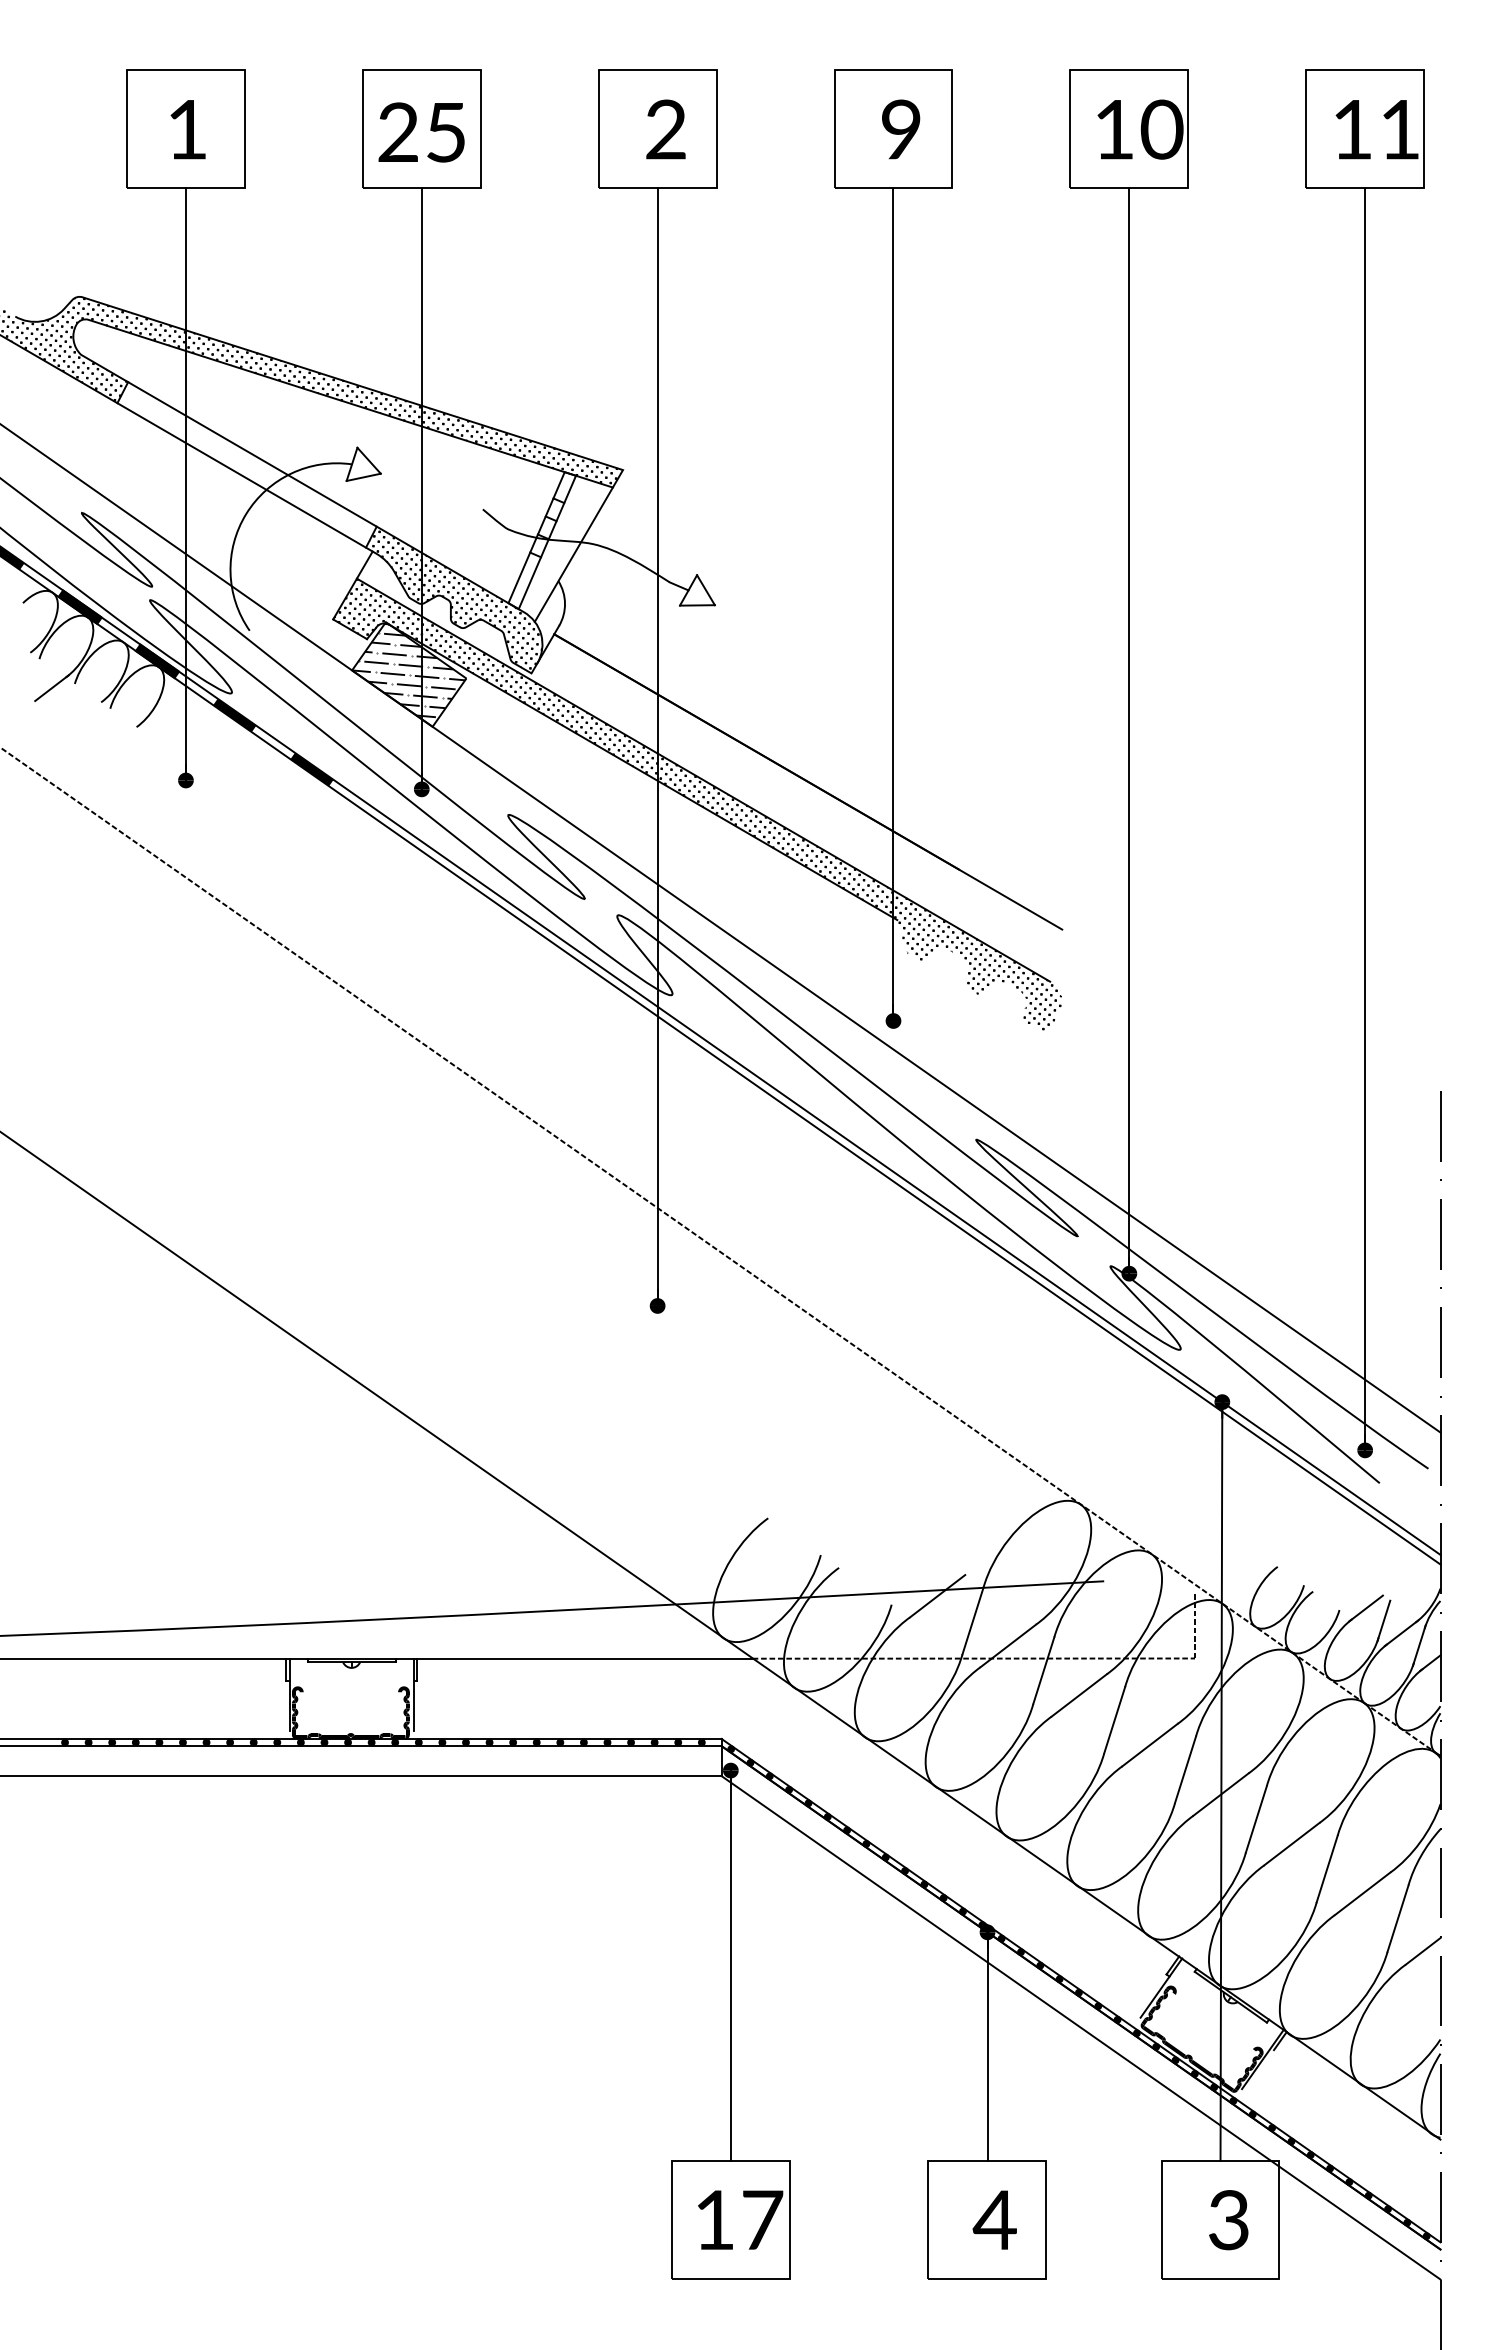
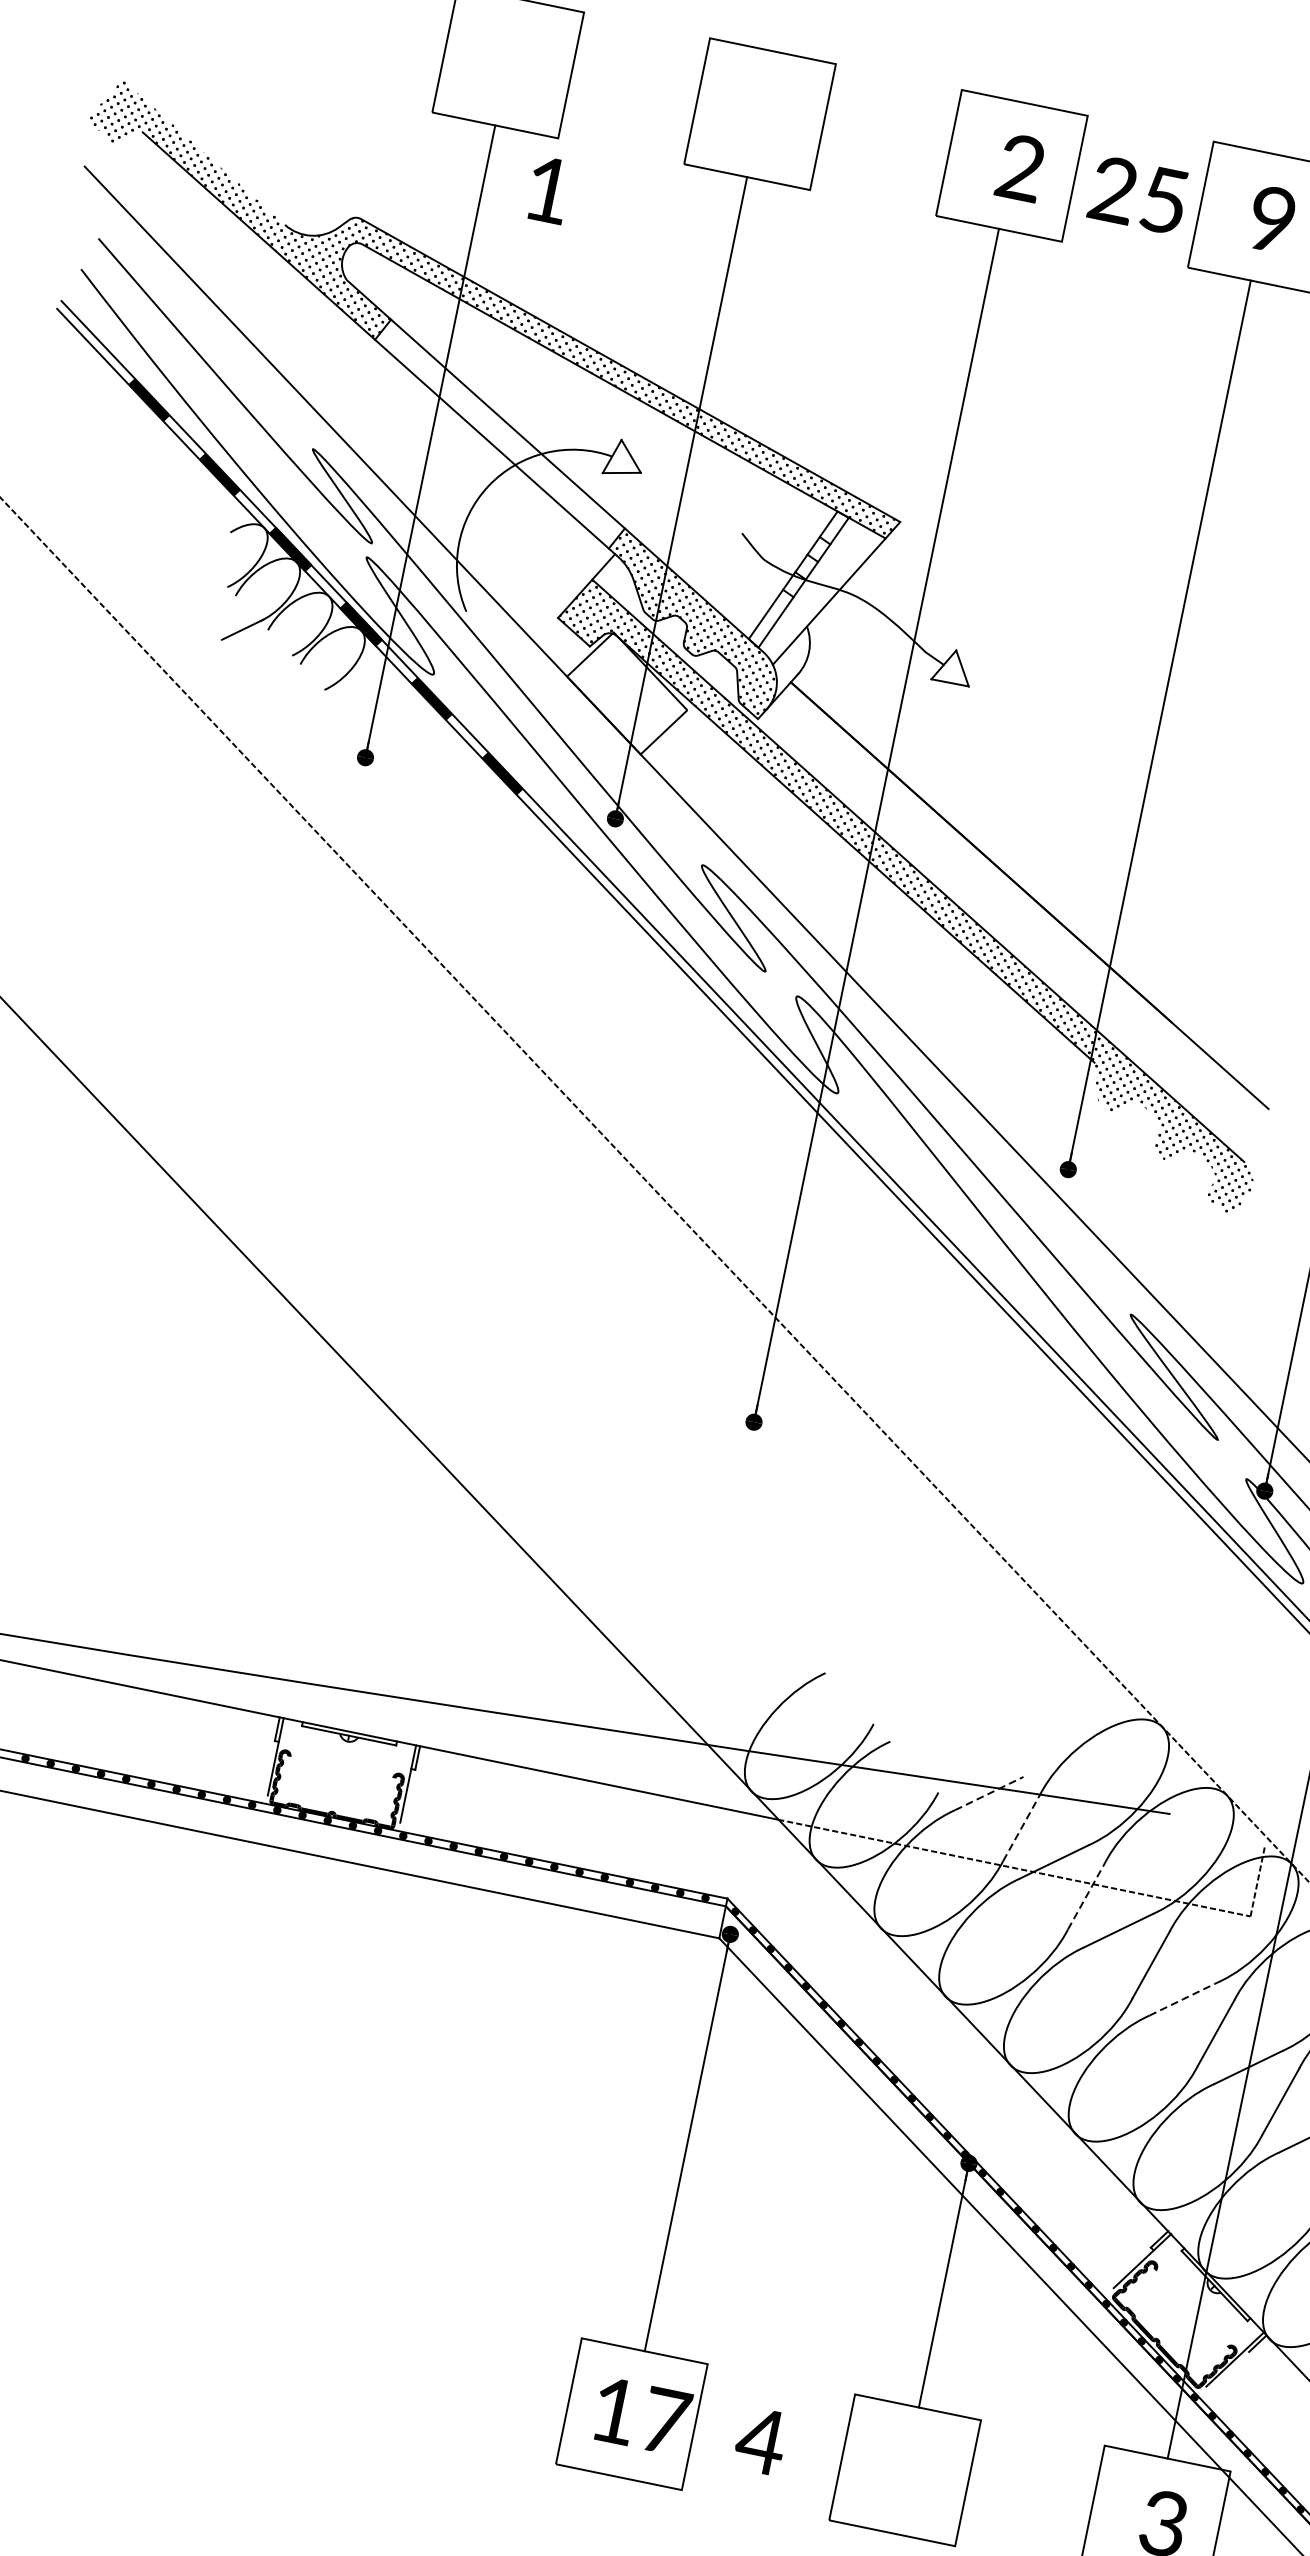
text: (187, 129) -> (548, 189), moved
text: (421, 132) -> (1138, 195), moved
hatch: (408, 674) -> (626, 693), removed
line: (937, 1596) -> (989, 1793), solid -> dashed
line: (973, 1621) -> (1022, 1828), solid -> dashed
line: (1043, 1670) -> (1086, 1896), solid -> dashed
line: (1150, 1745) -> (1183, 1999), solid -> dashed
text: (994, 2219) -> (760, 2440), moved

